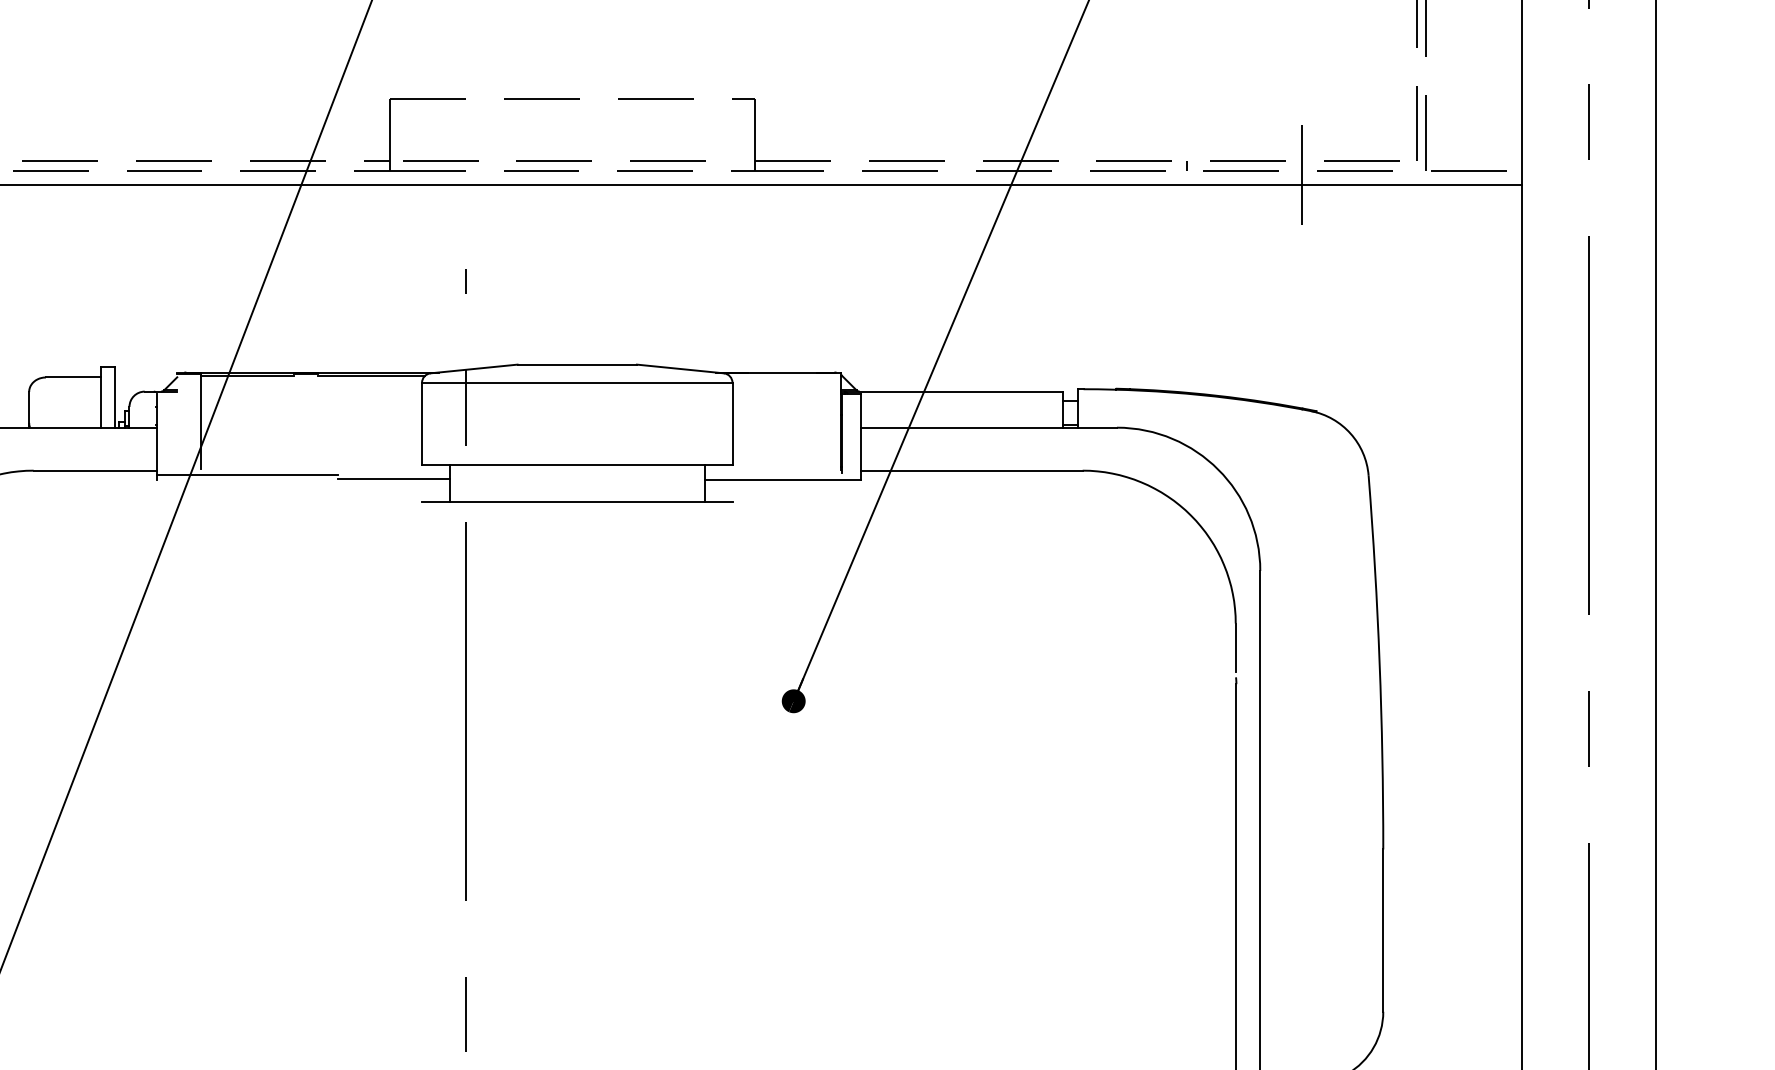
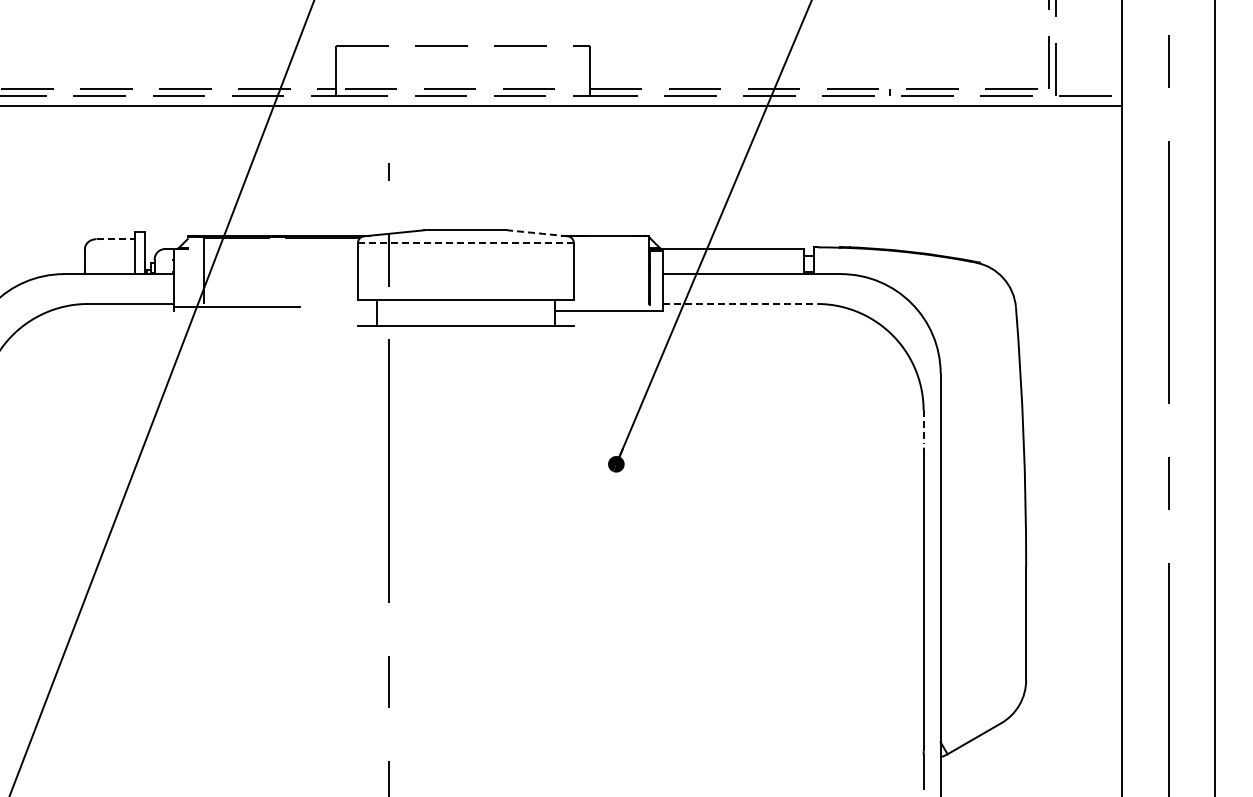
line: (1301, 175) -> (969, 98), removed
line: (680, 369) -> (537, 233), solid -> dashed
line: (74, 377) -> (116, 239), solid -> dashed
line: (576, 382) -> (465, 242), solid -> dashed
line: (972, 471) -> (740, 304), solid -> dashed
line: (394, 480) -> (338, 310), removed
line: (1235, 648) -> (923, 427), solid -> dashed

